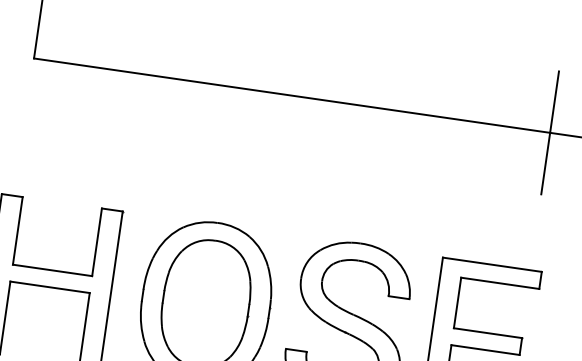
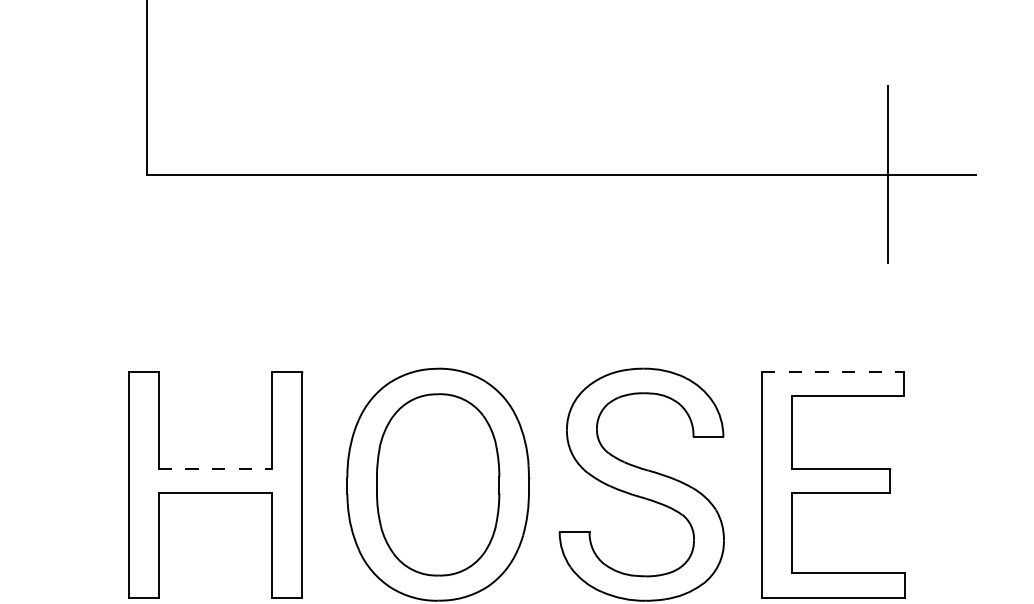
line: (492, 264) -> (833, 371), solid -> dashed
line: (52, 270) -> (215, 469), solid -> dashed

